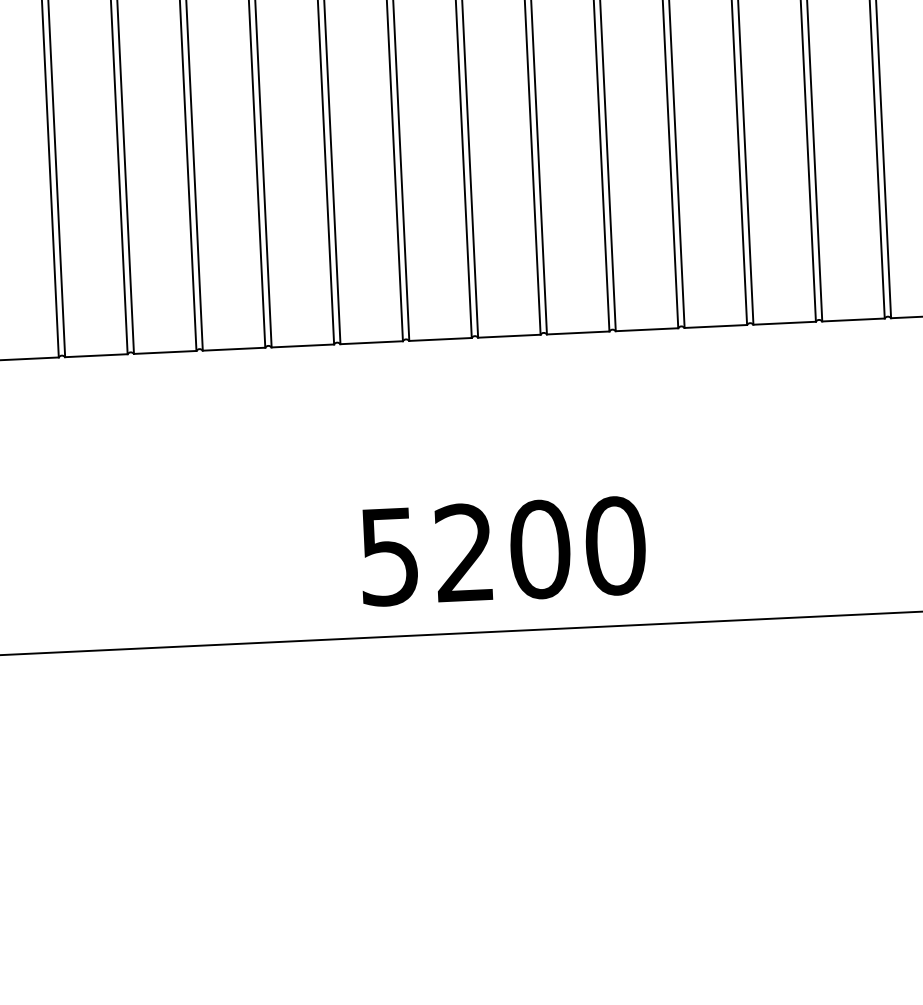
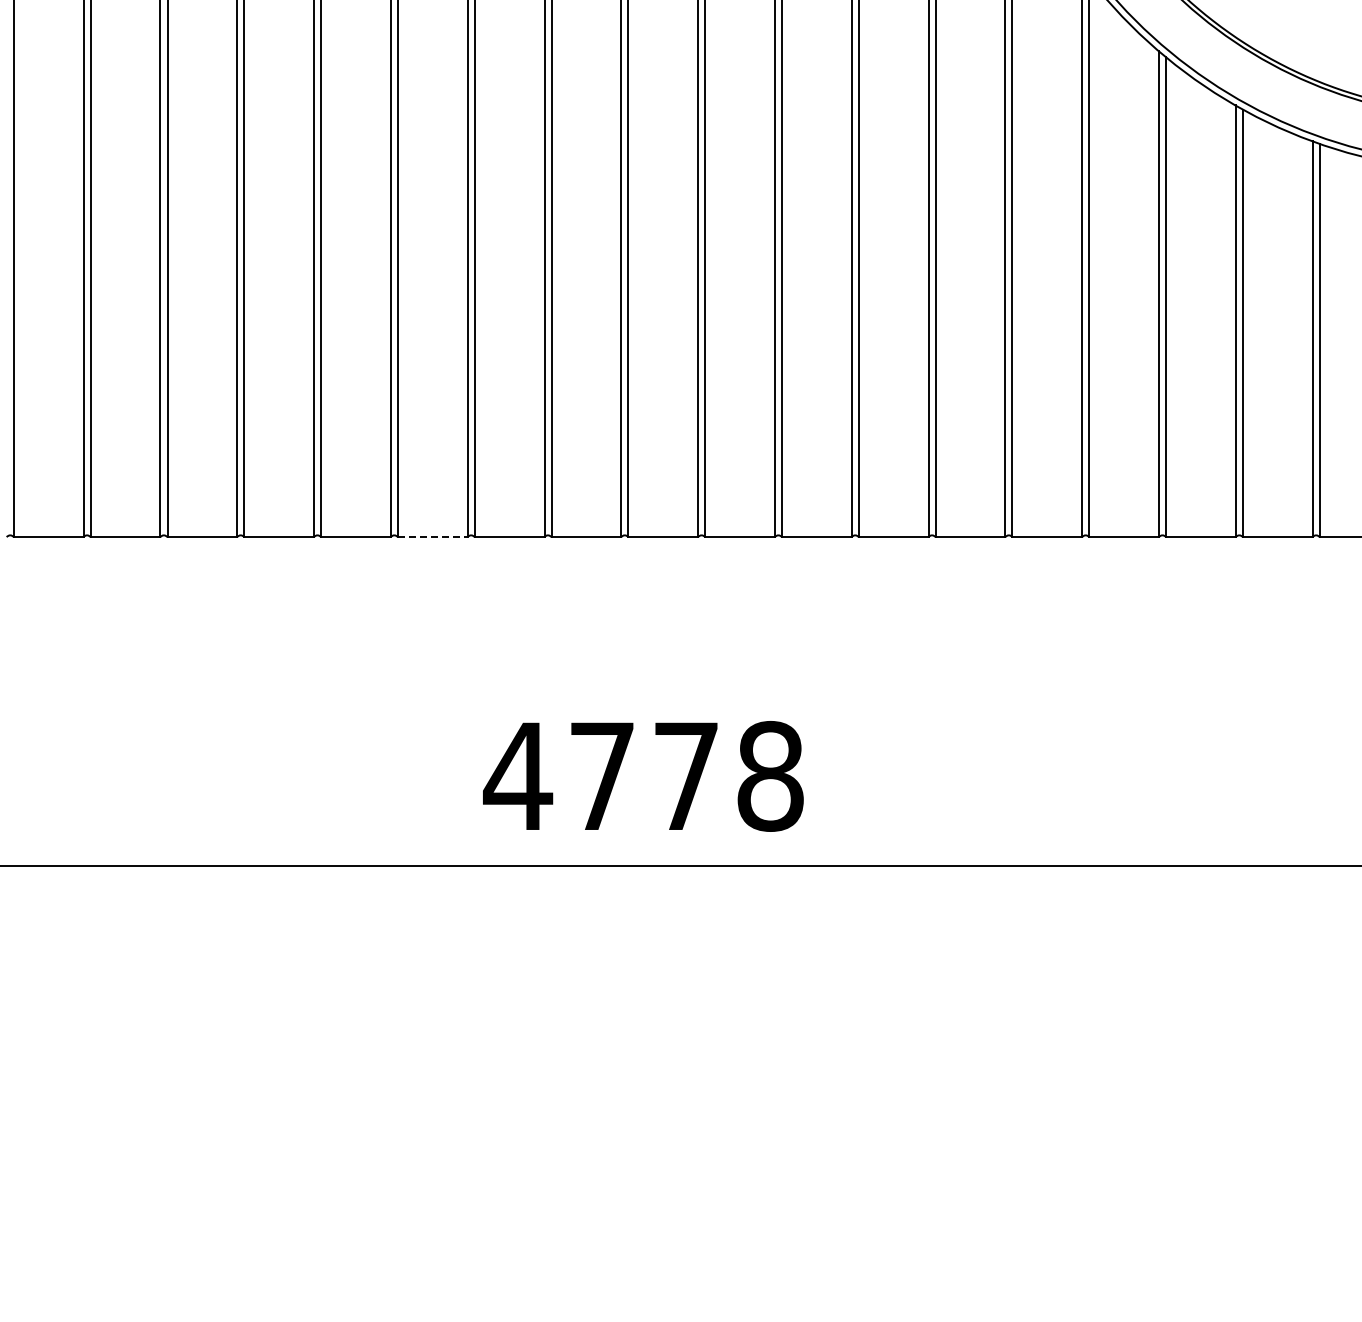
line: (302, 346) -> (432, 537), solid -> dashed
text: (501, 551) -> (643, 776), 5200 -> 4778

